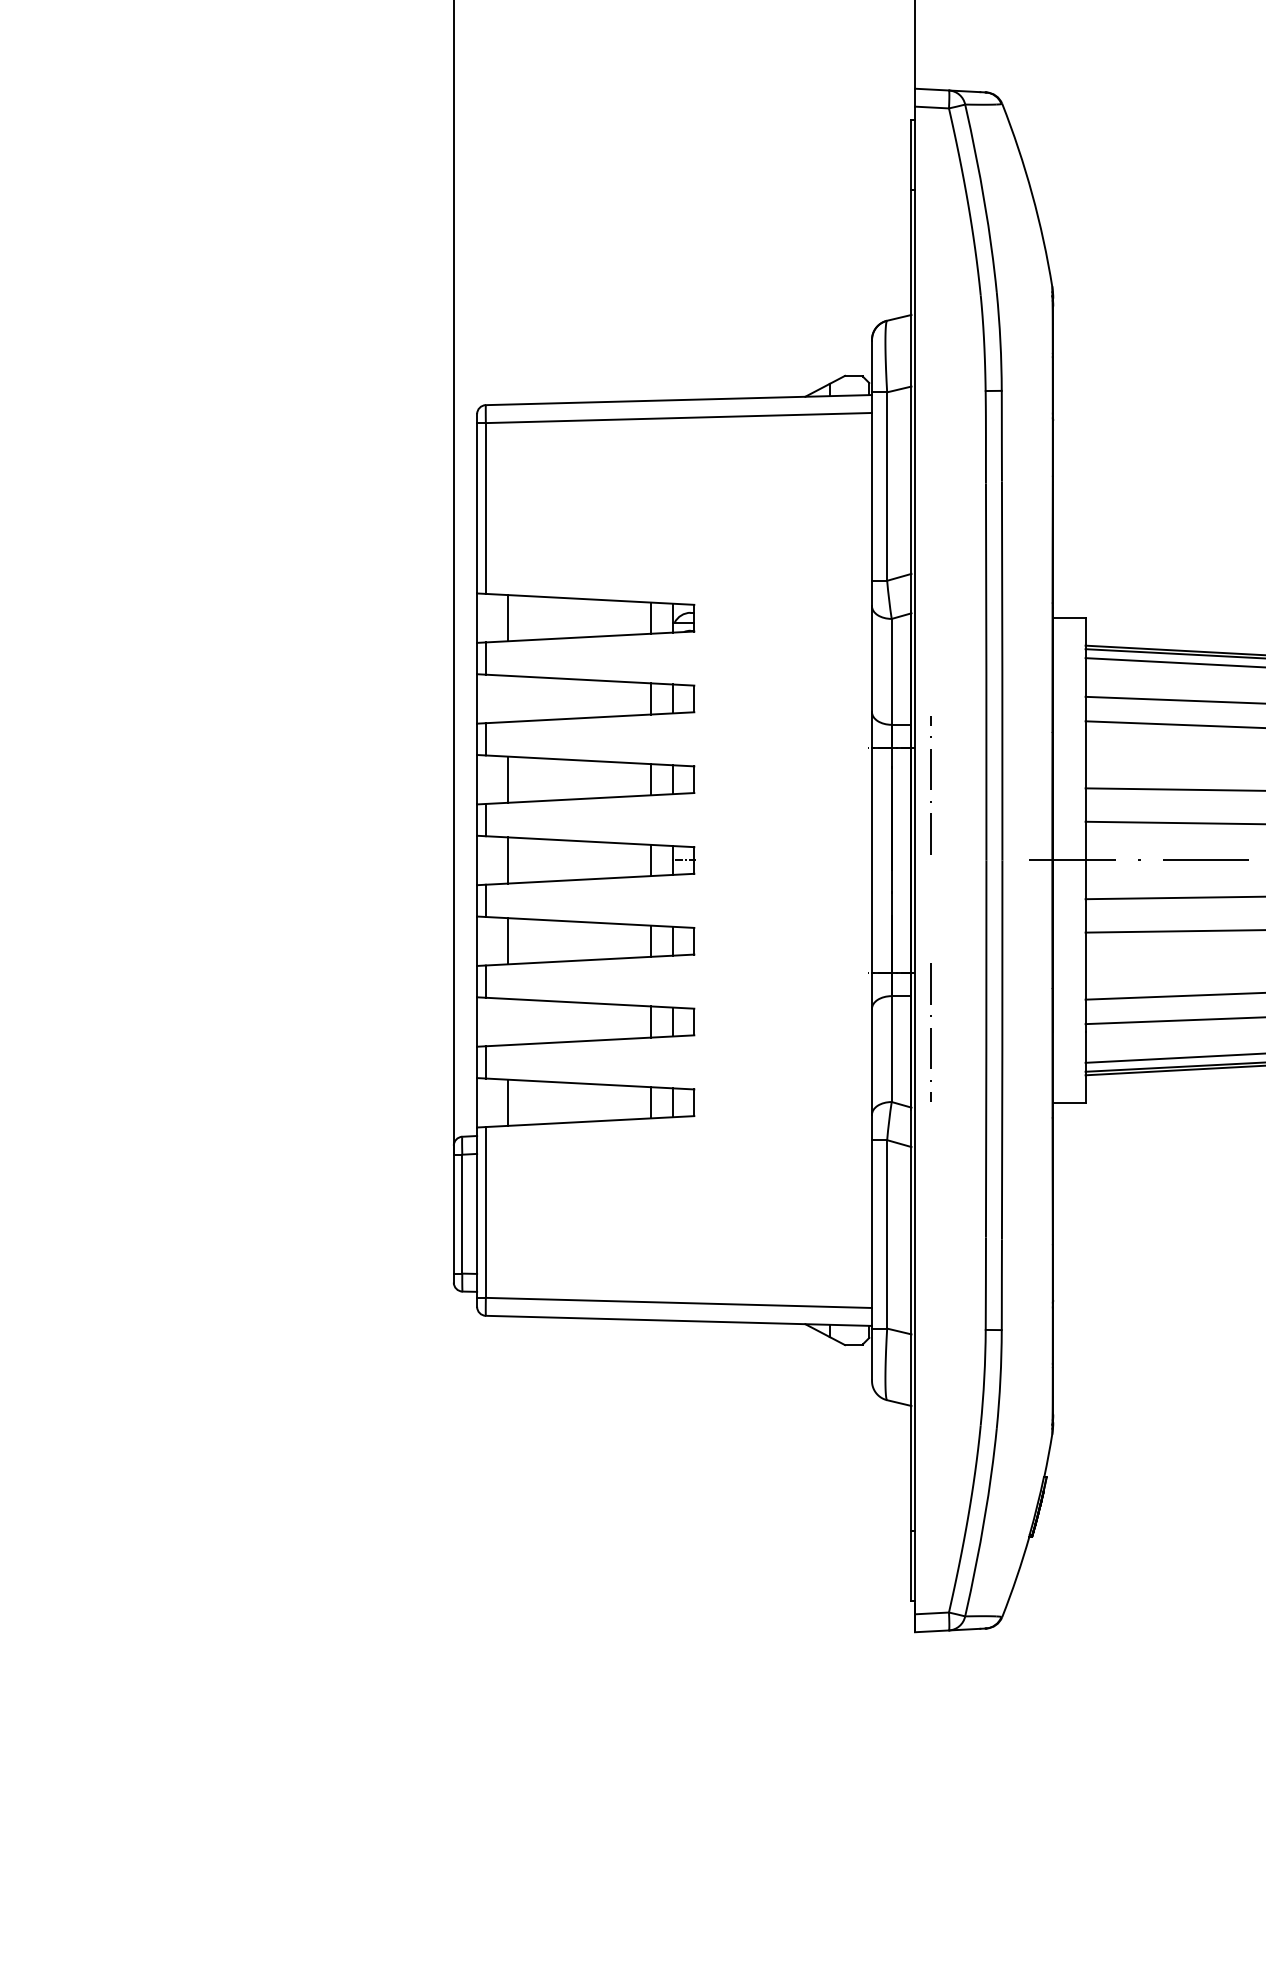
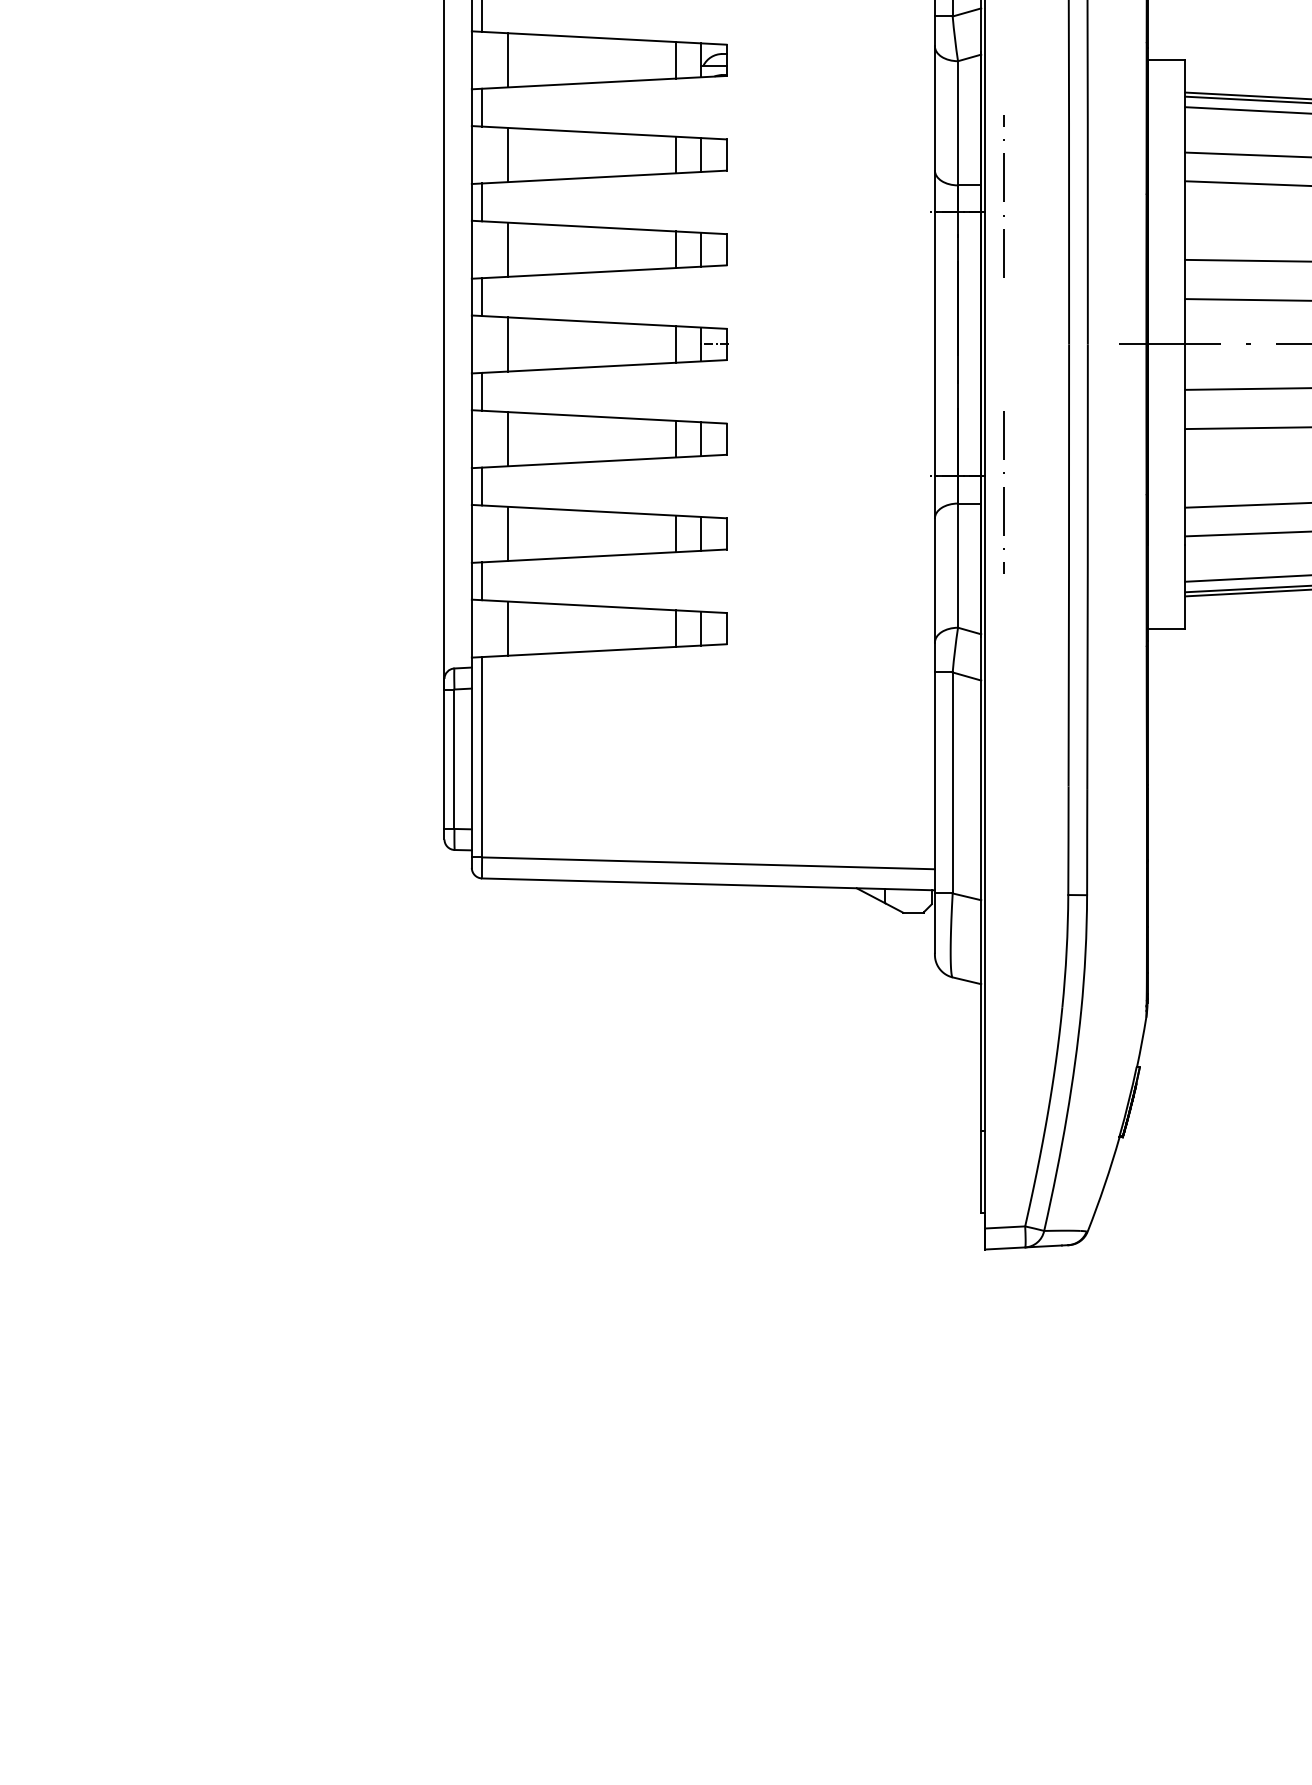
line: (507, 698) -> (507, 154), added
line: (930, 785) -> (1003, 196), moved
line: (507, 1021) -> (507, 533), added
line: (930, 1032) -> (1003, 492), moved

